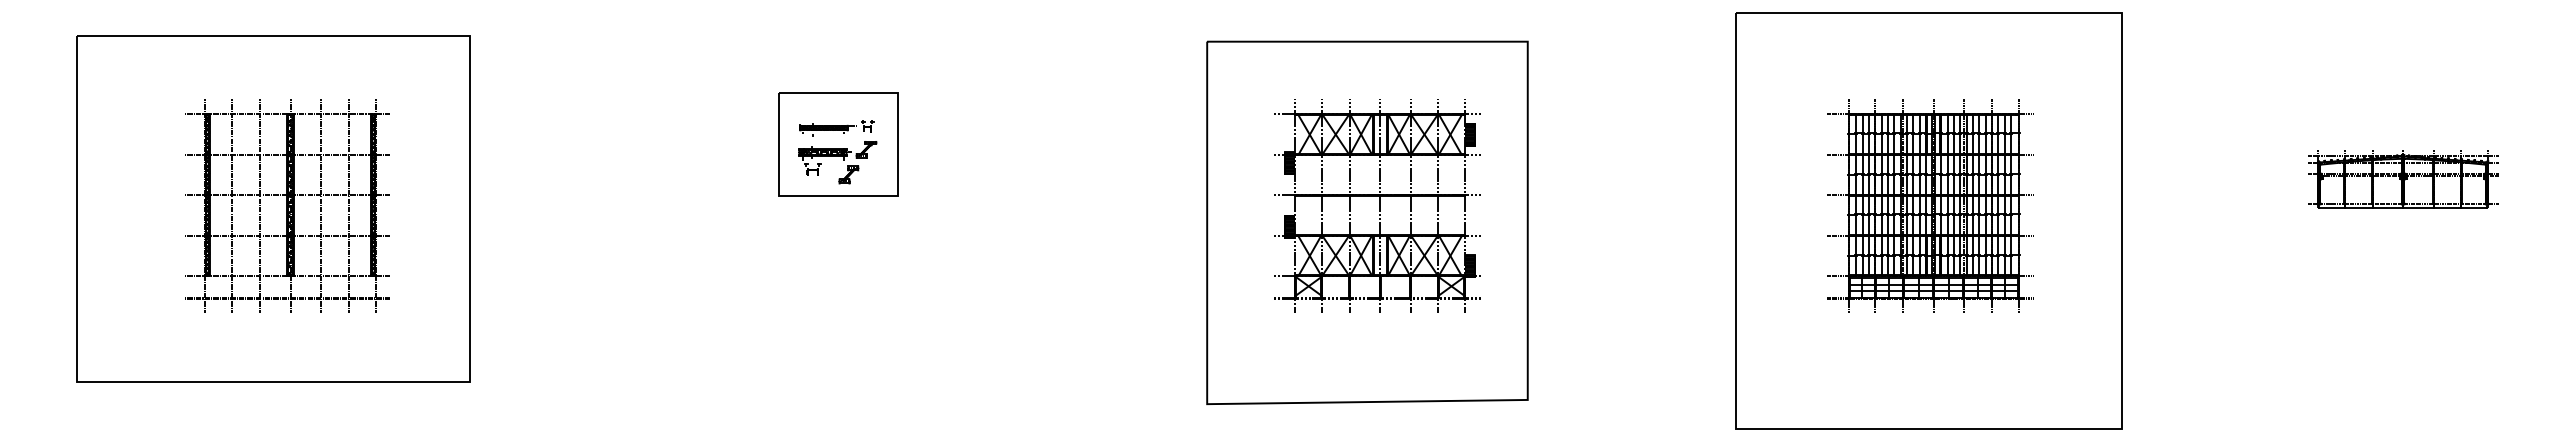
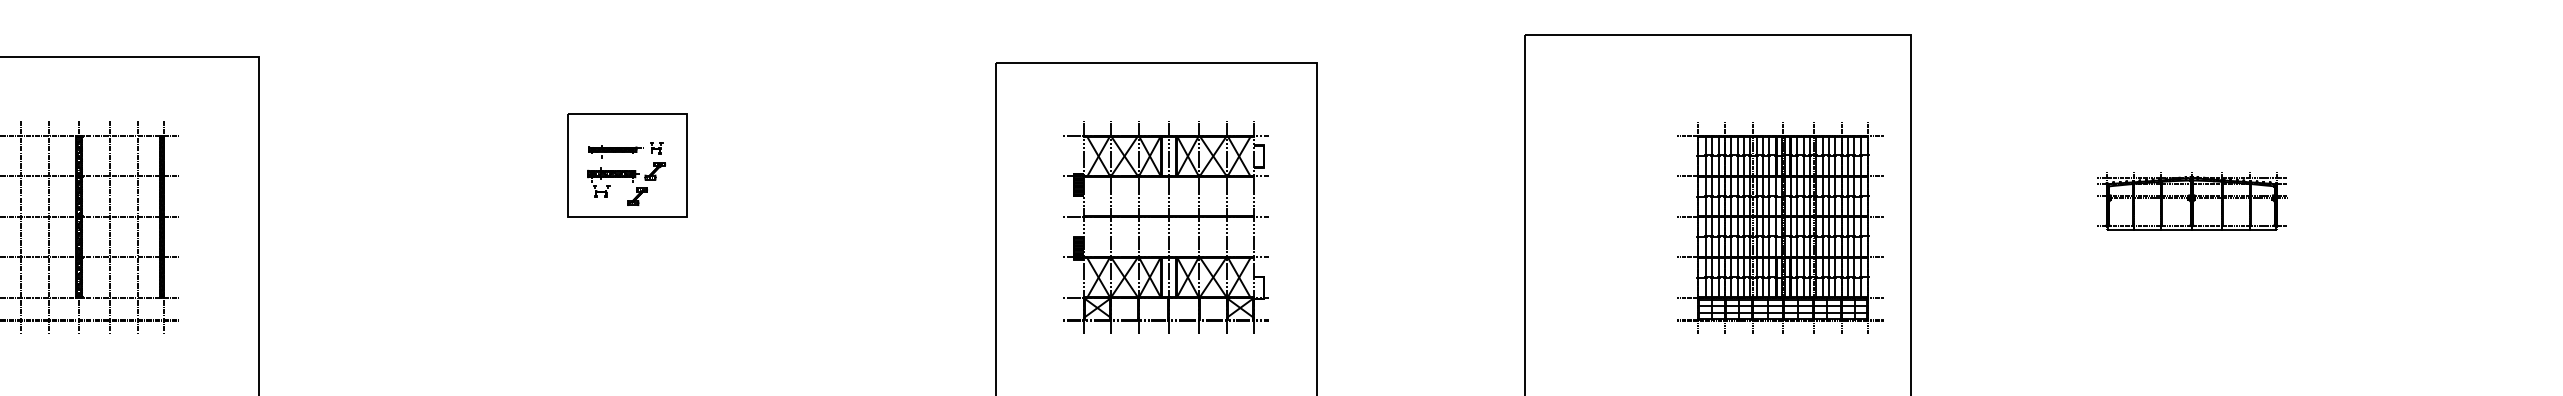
hatch: (1469, 134) -> (1258, 156), removed
part: (1930, 205) -> (1780, 227), moved
hatch: (1469, 265) -> (1258, 287), removed

